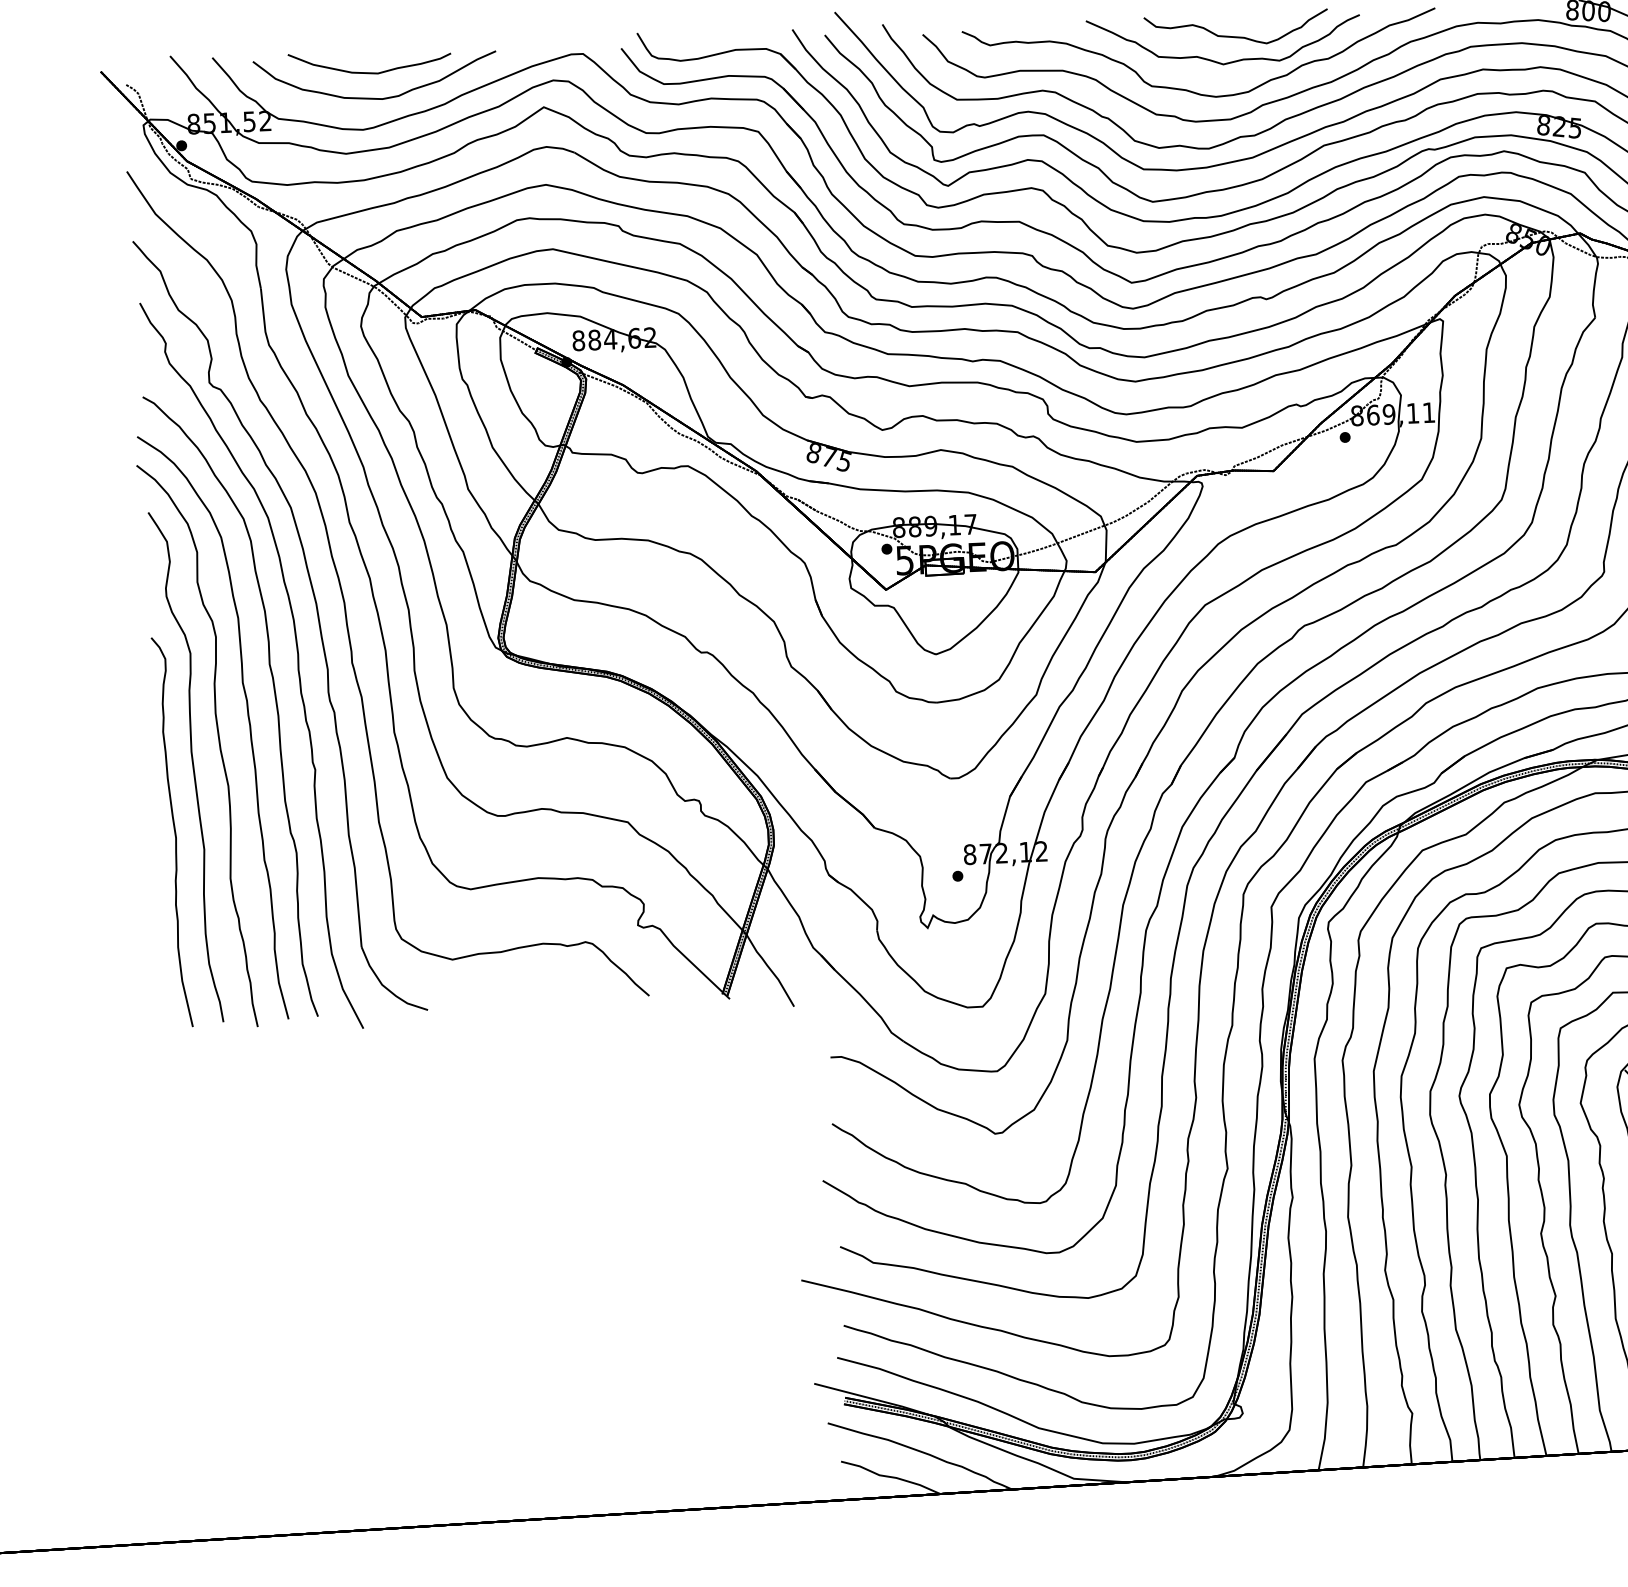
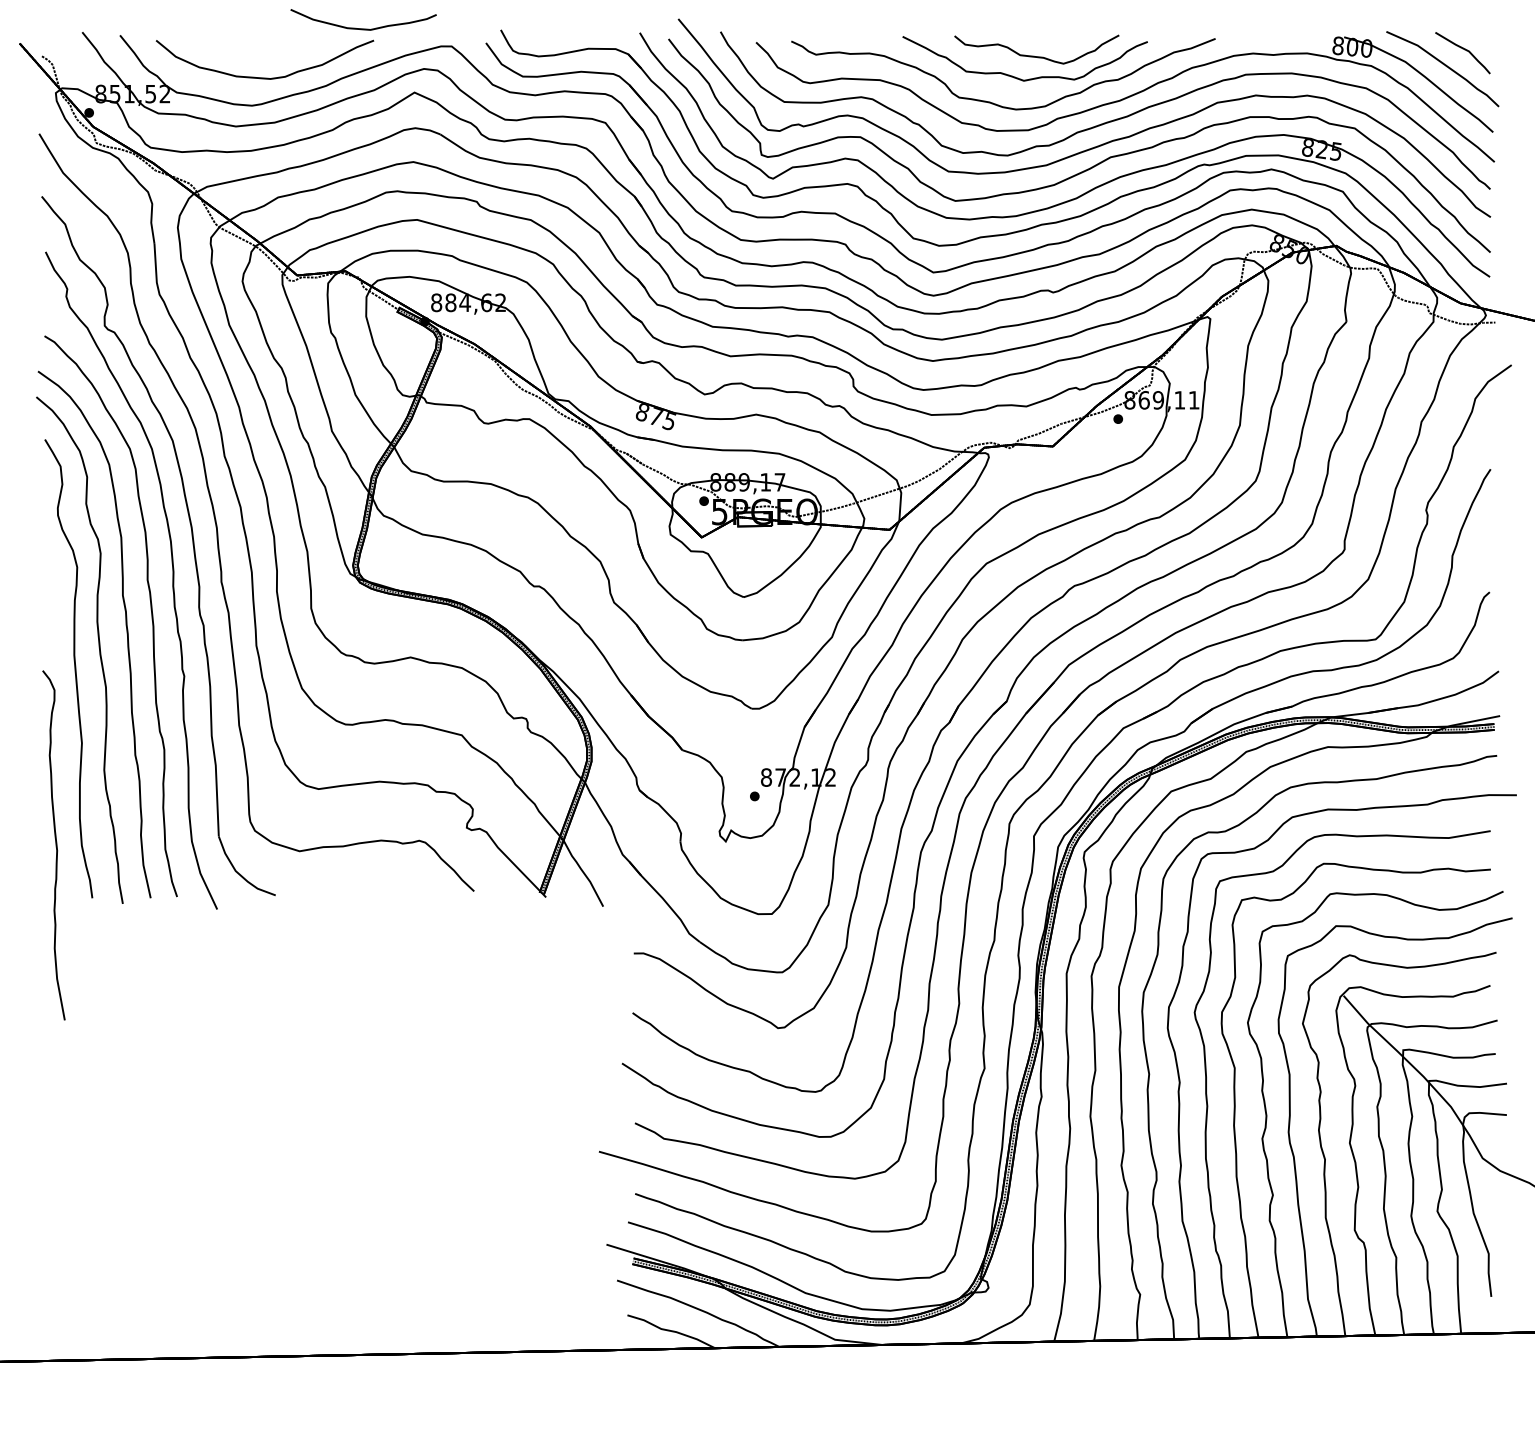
curve: (370, 72) -> (363, 28), moved
curve: (173, 832) -> (55, 845), moved

